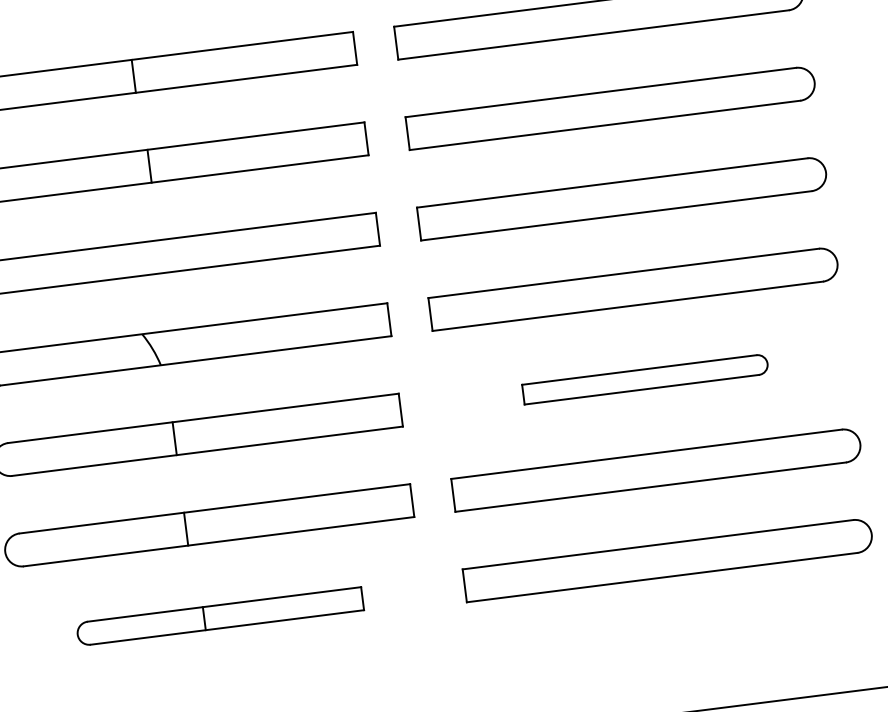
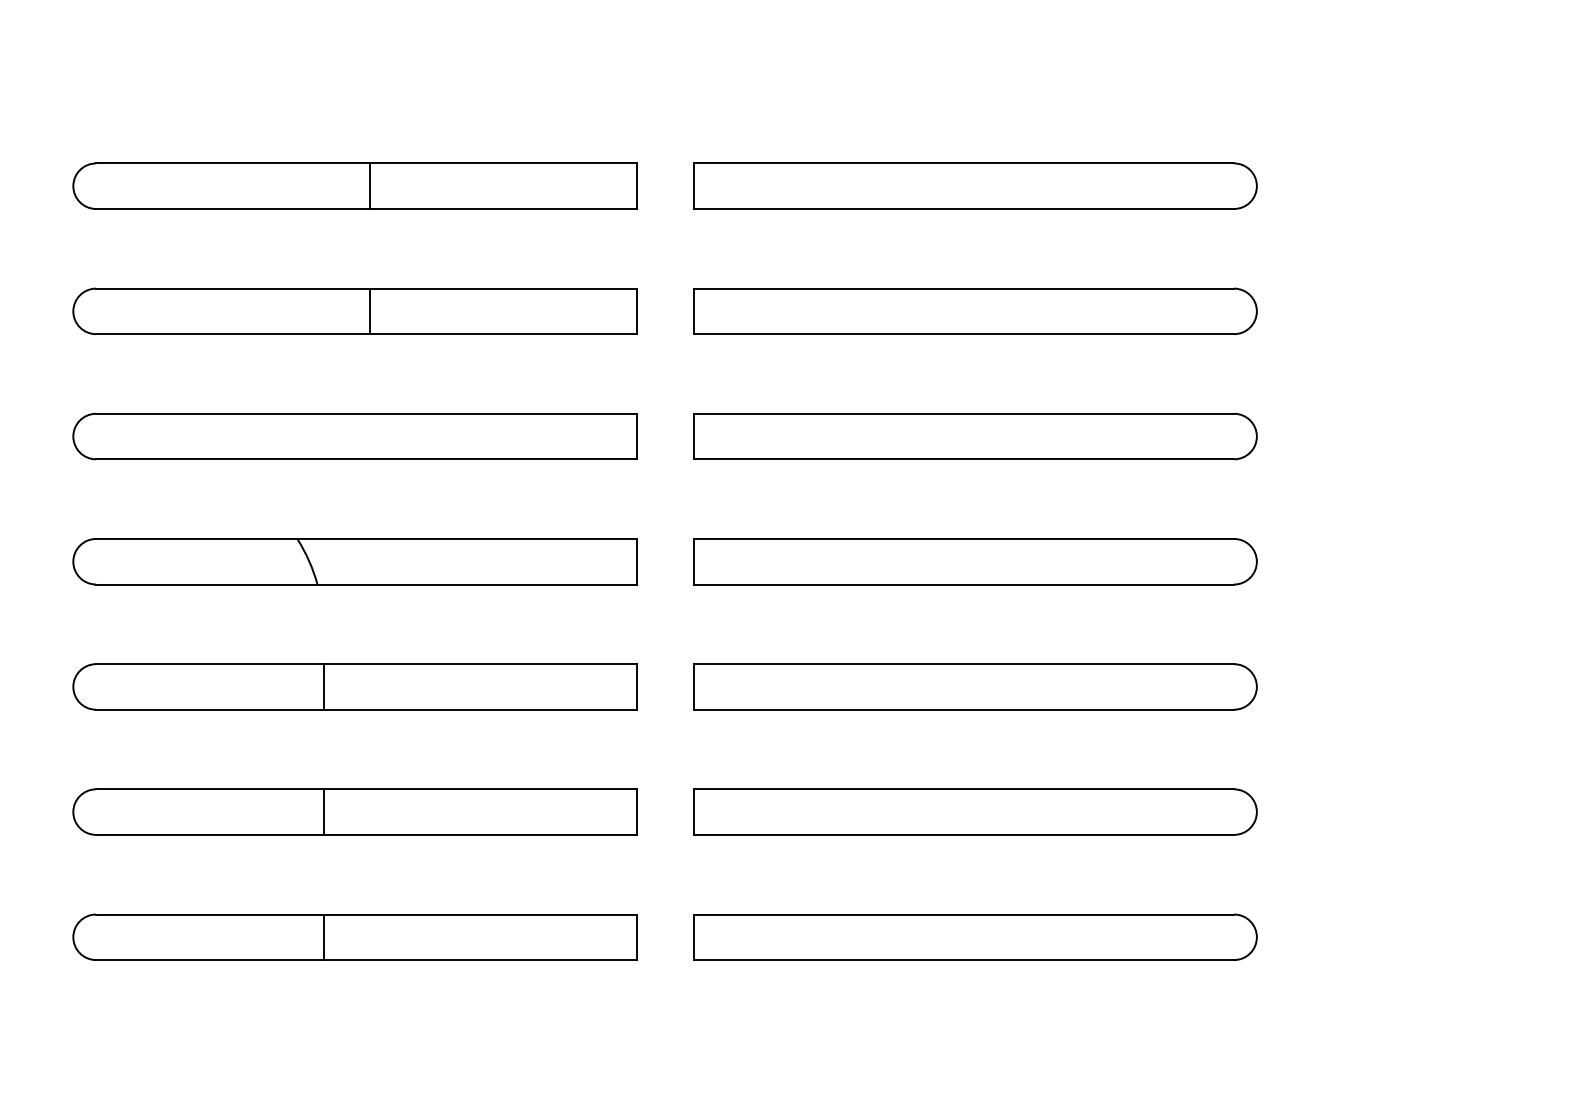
line: (133, 75) -> (370, 185), moved
line: (149, 166) -> (370, 311), moved
part: (645, 378) -> (975, 686), size x1.67
part: (219, 616) -> (354, 936), size x1.43

